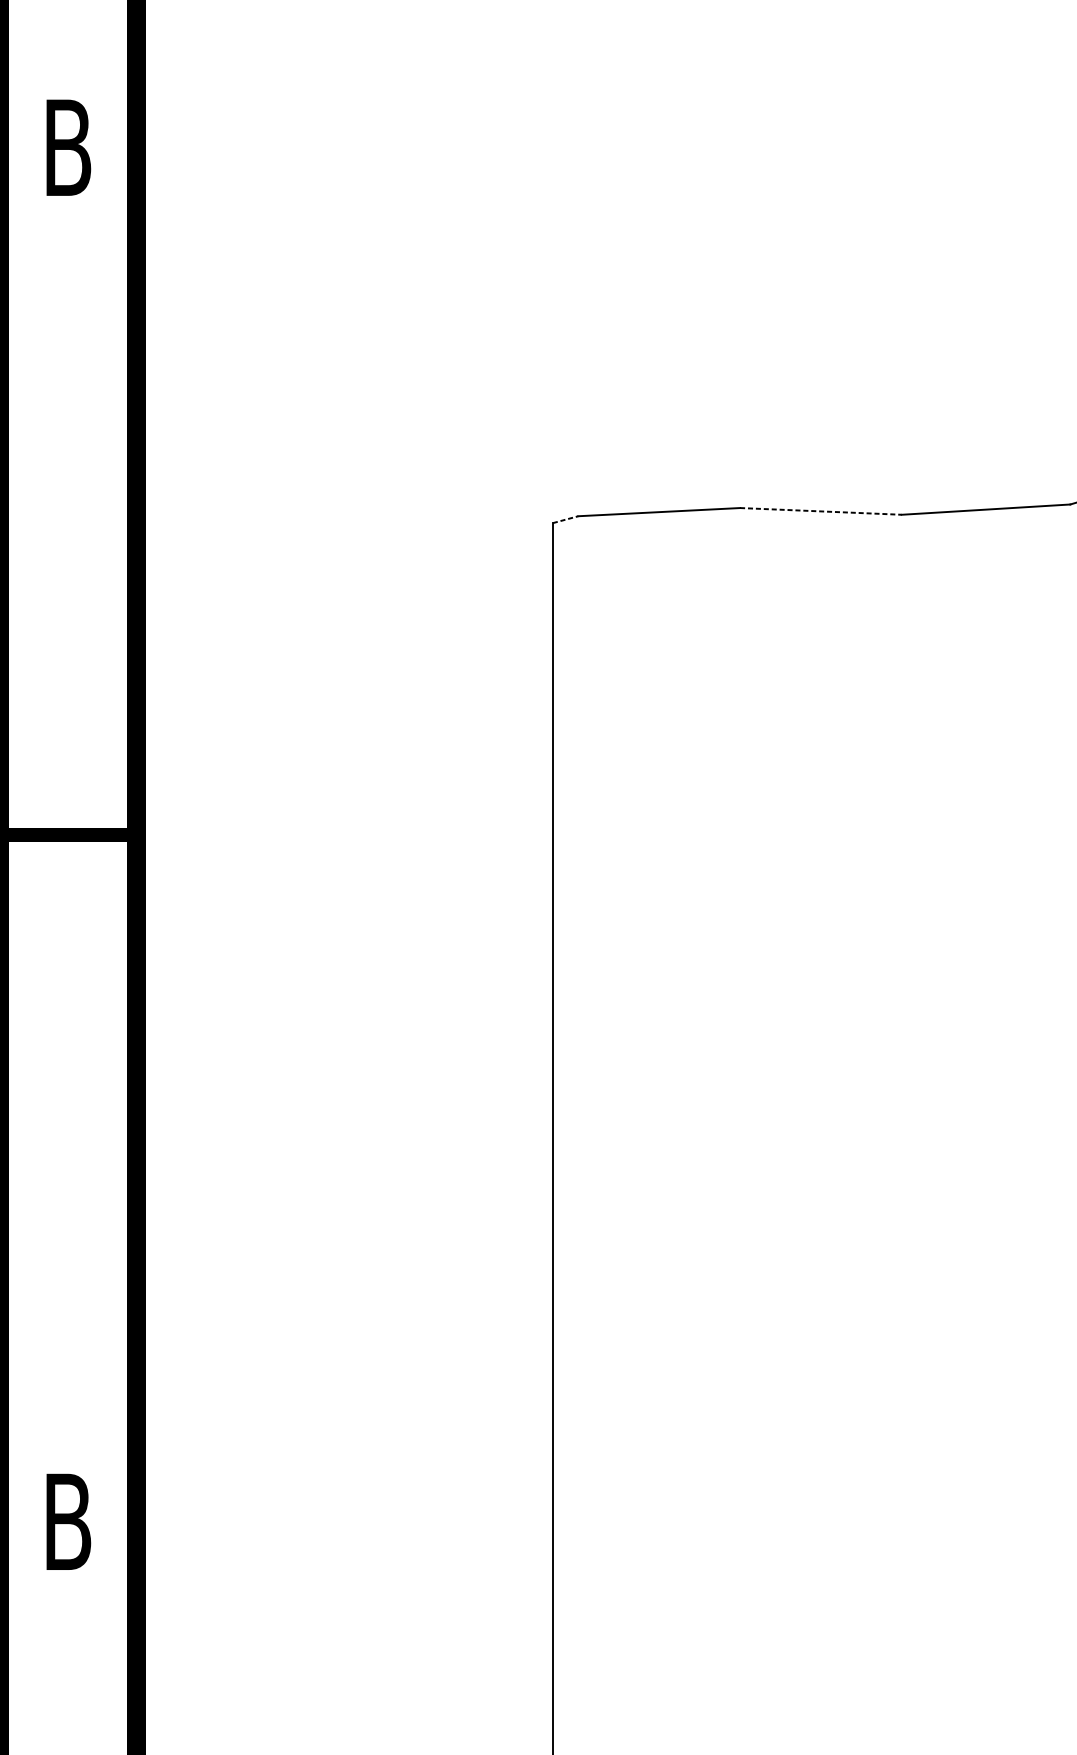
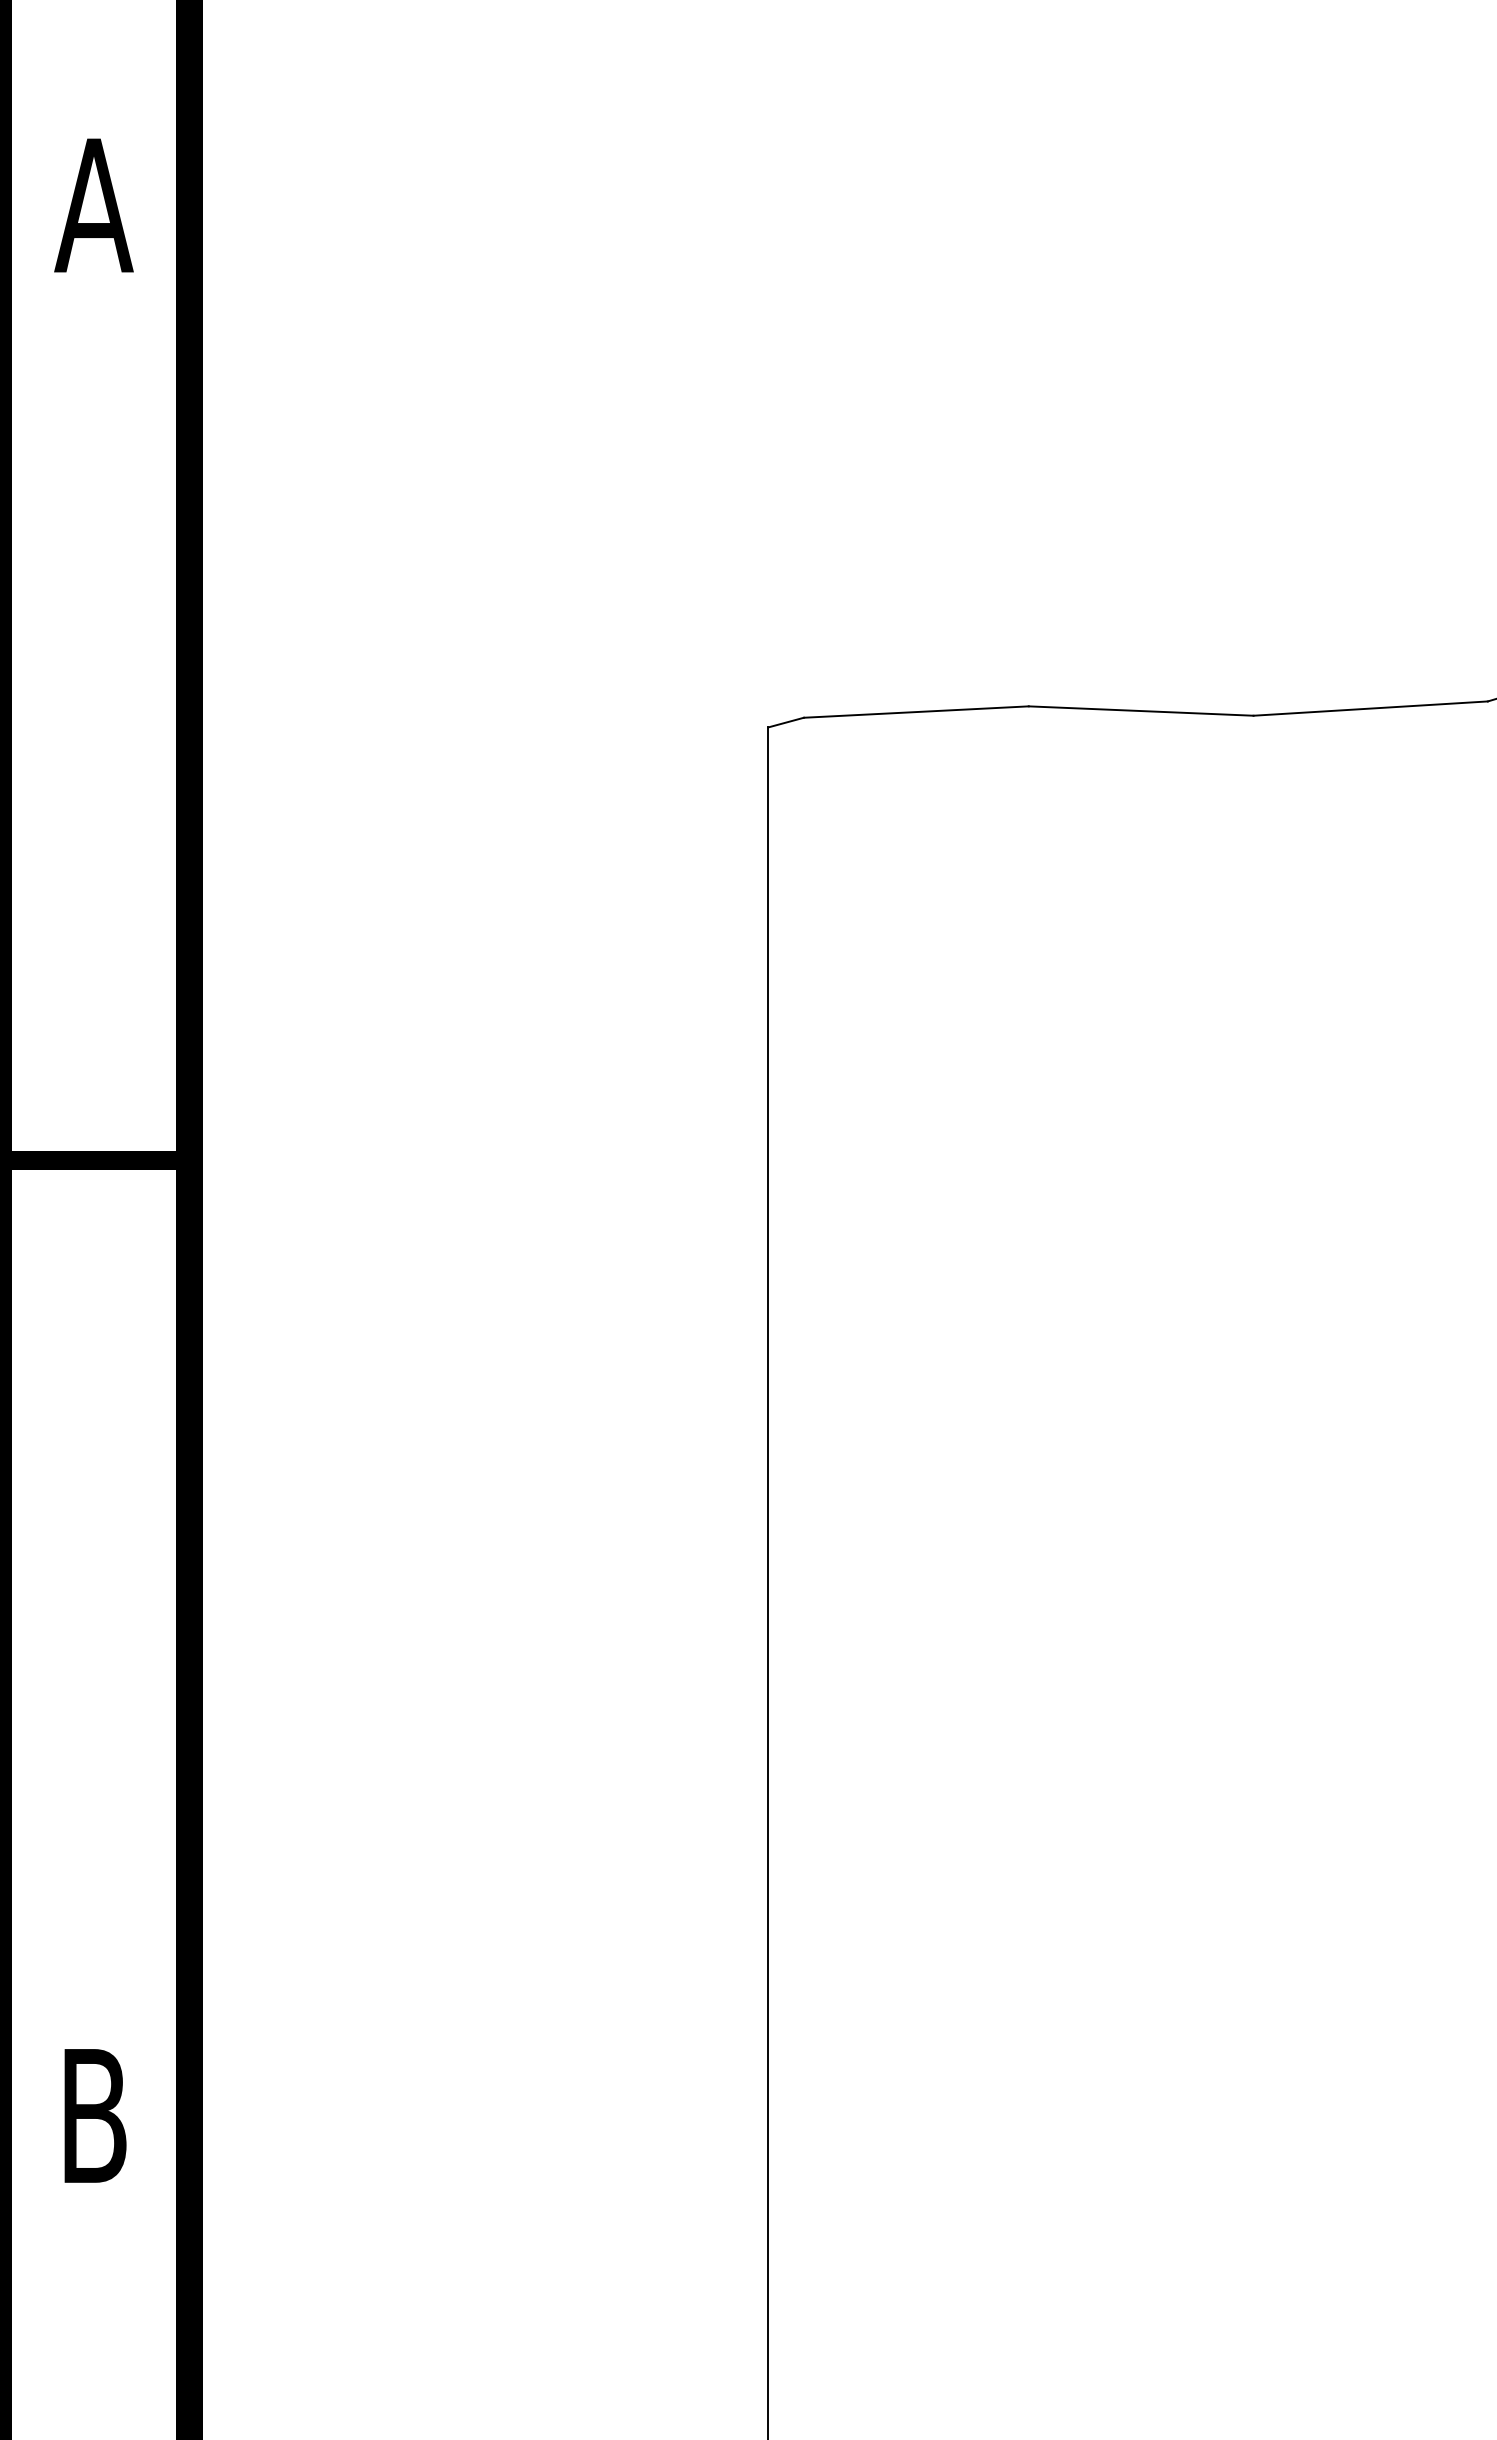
text: (67, 147) -> (93, 205), B -> A
line: (821, 511) -> (1141, 711), dashed -> solid
line: (565, 519) -> (786, 722), dashed -> solid

